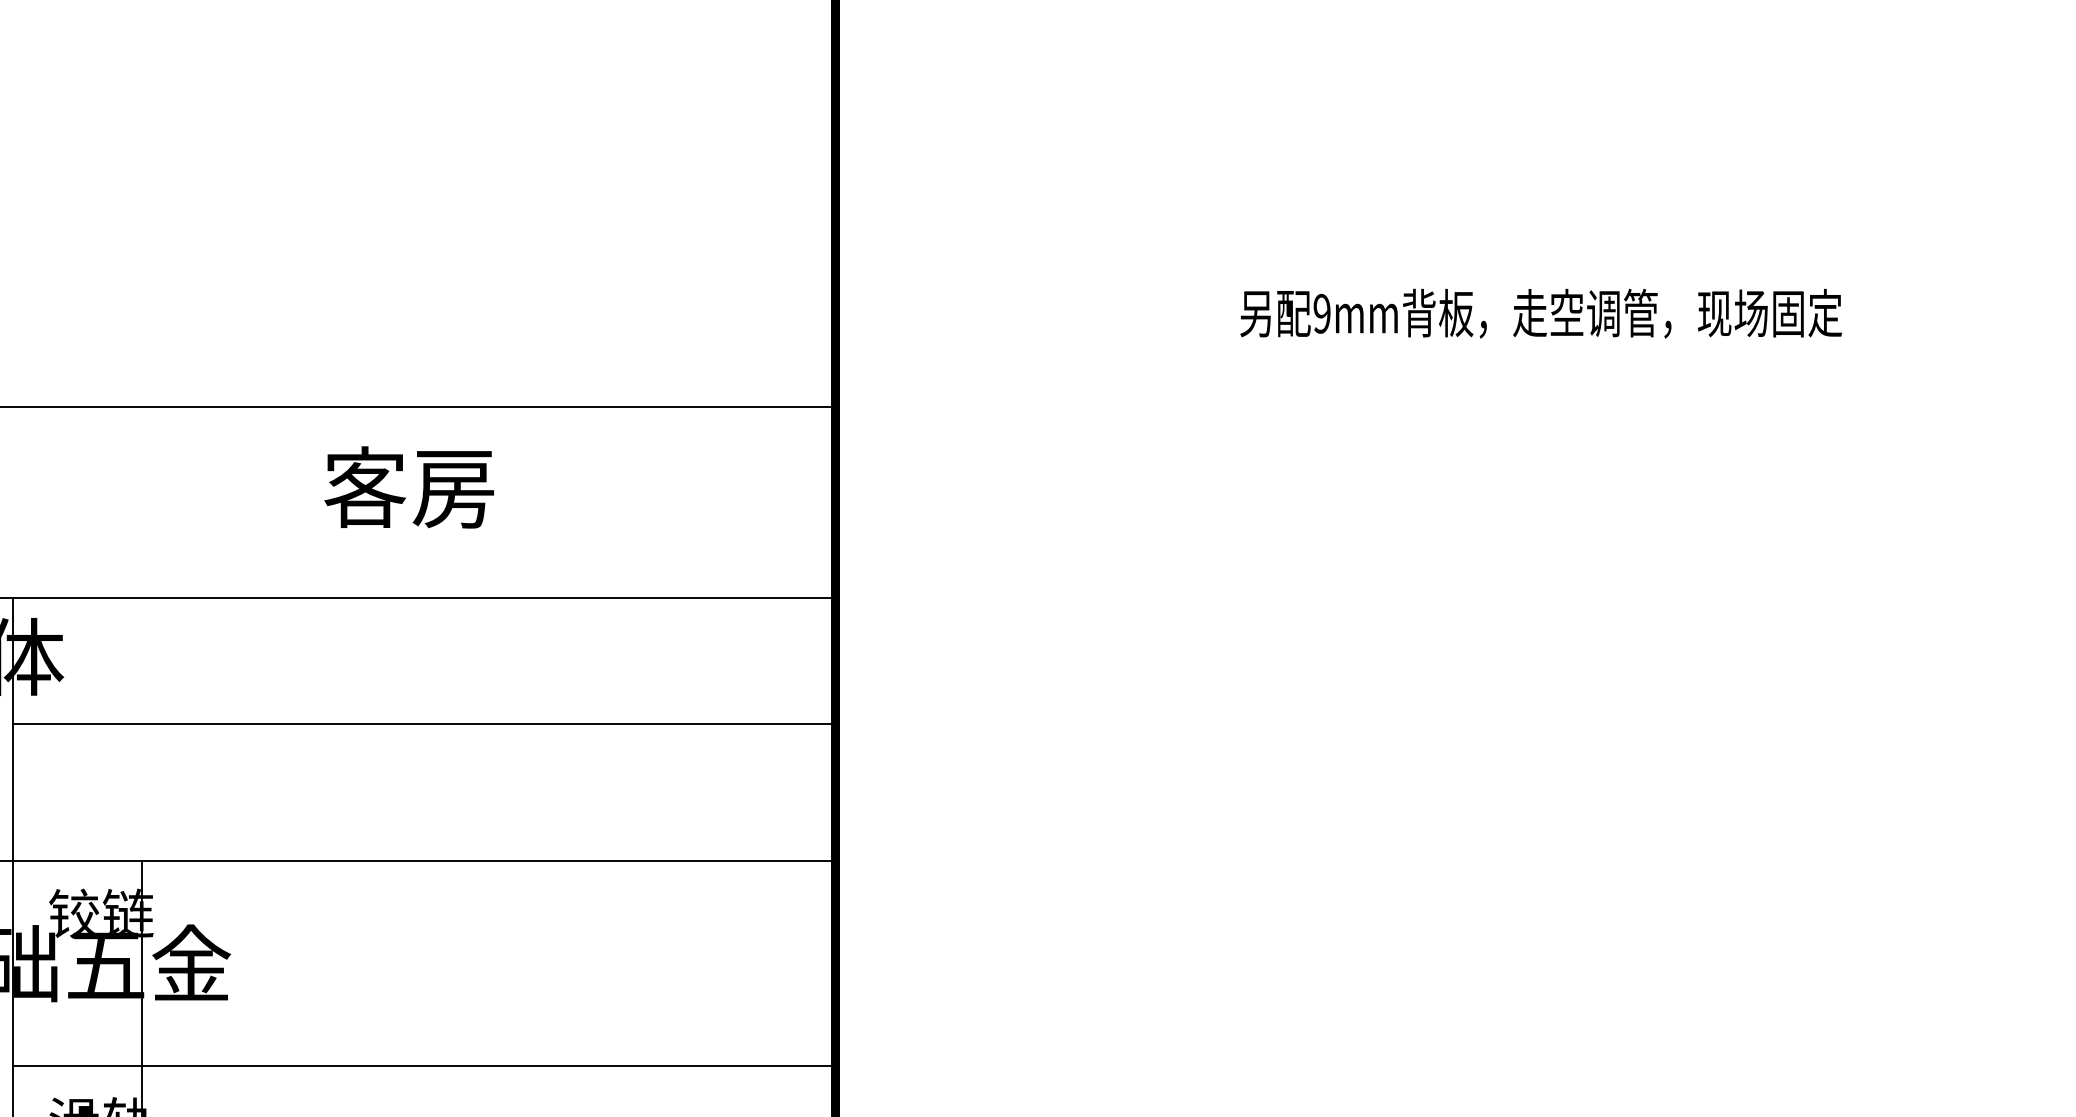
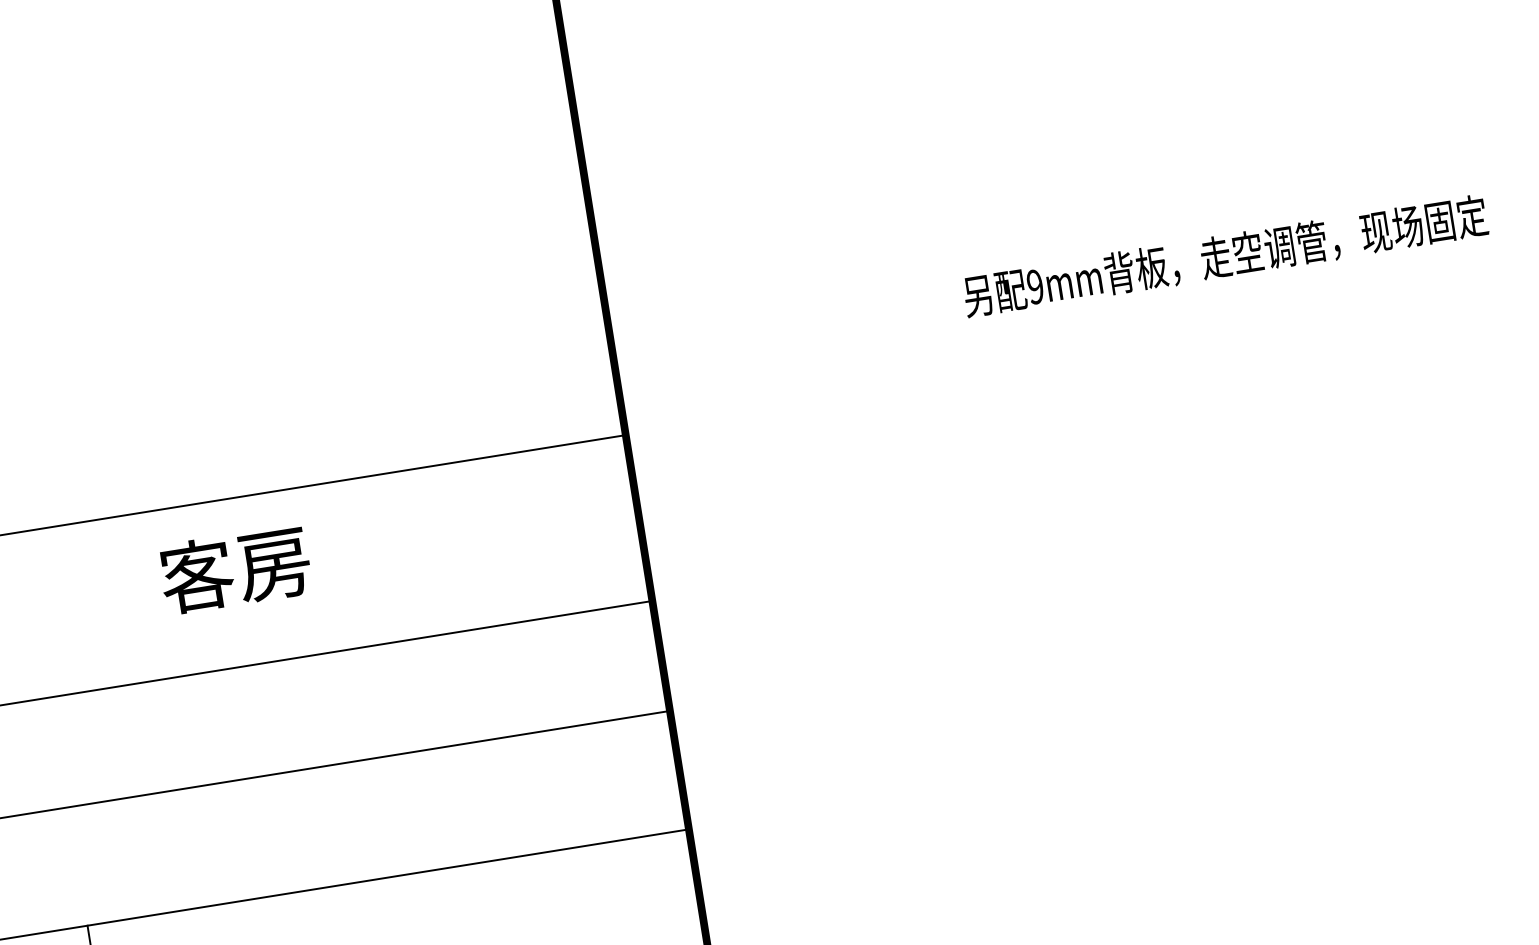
text: (408, 487) -> (234, 569), moved

